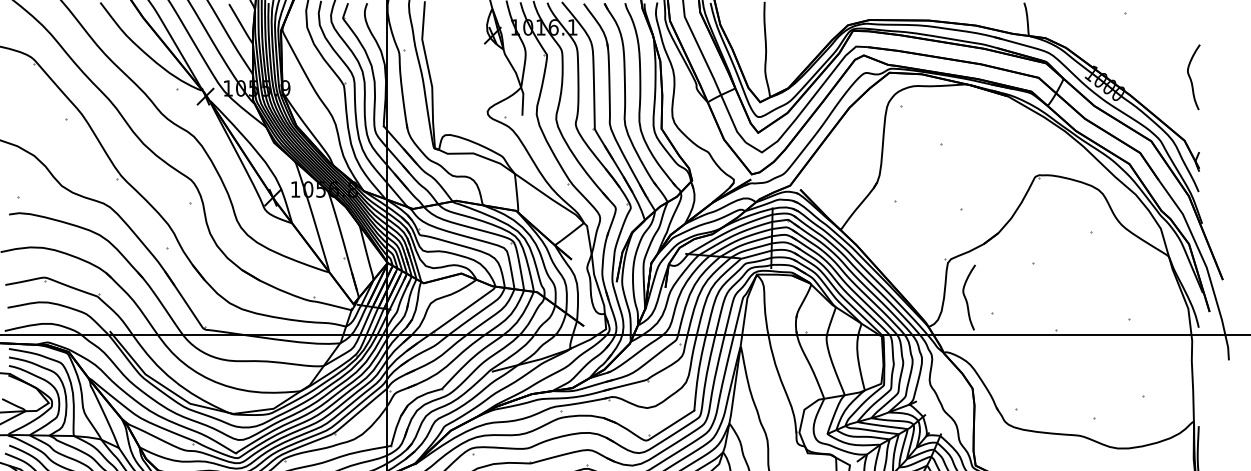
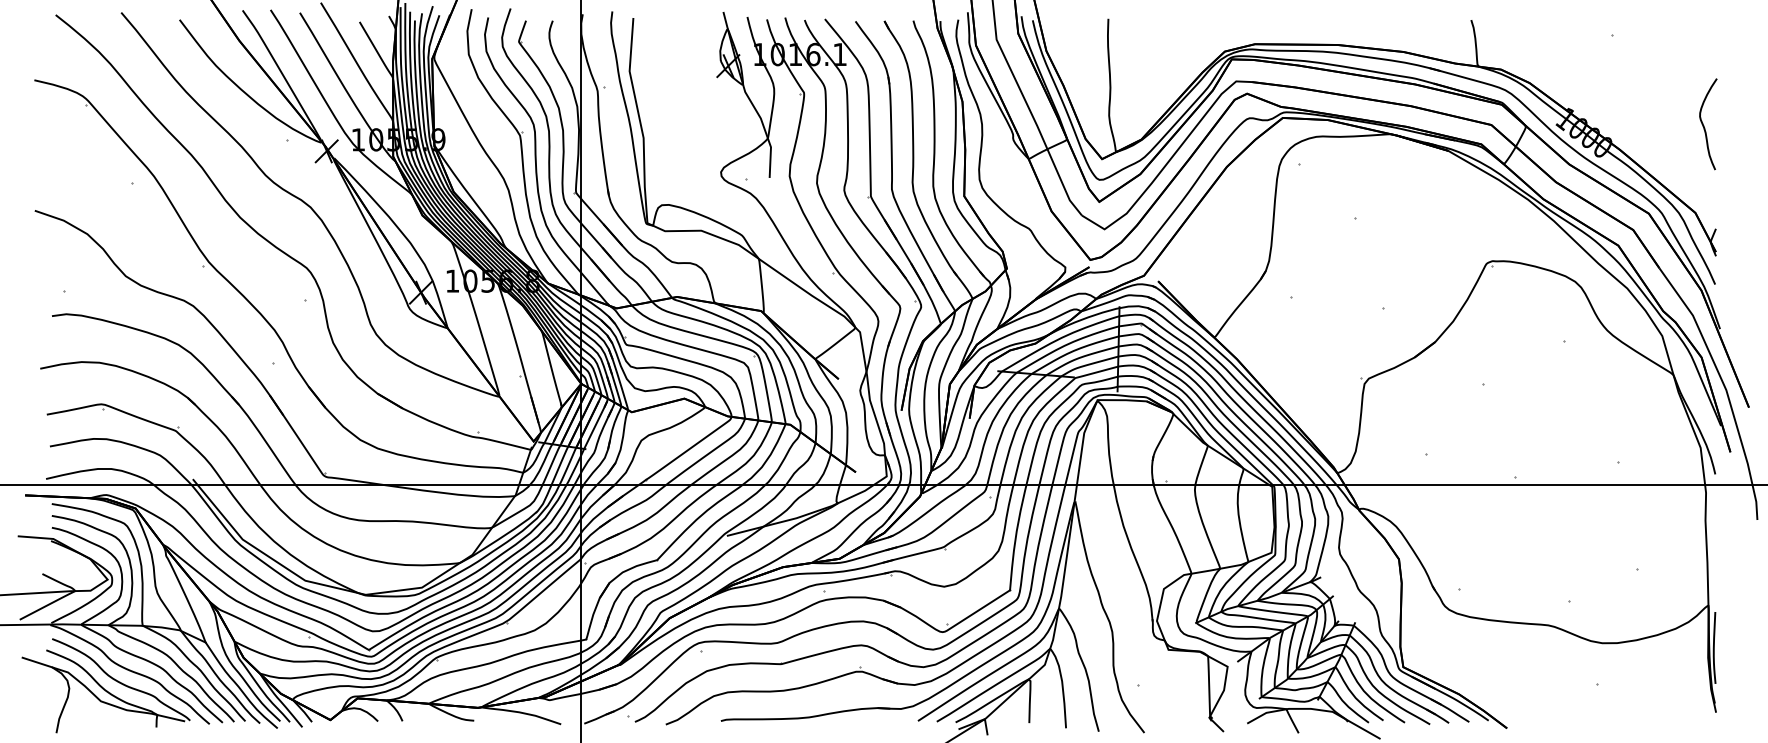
curve: (966, 298) -> (1390, 433), removed

